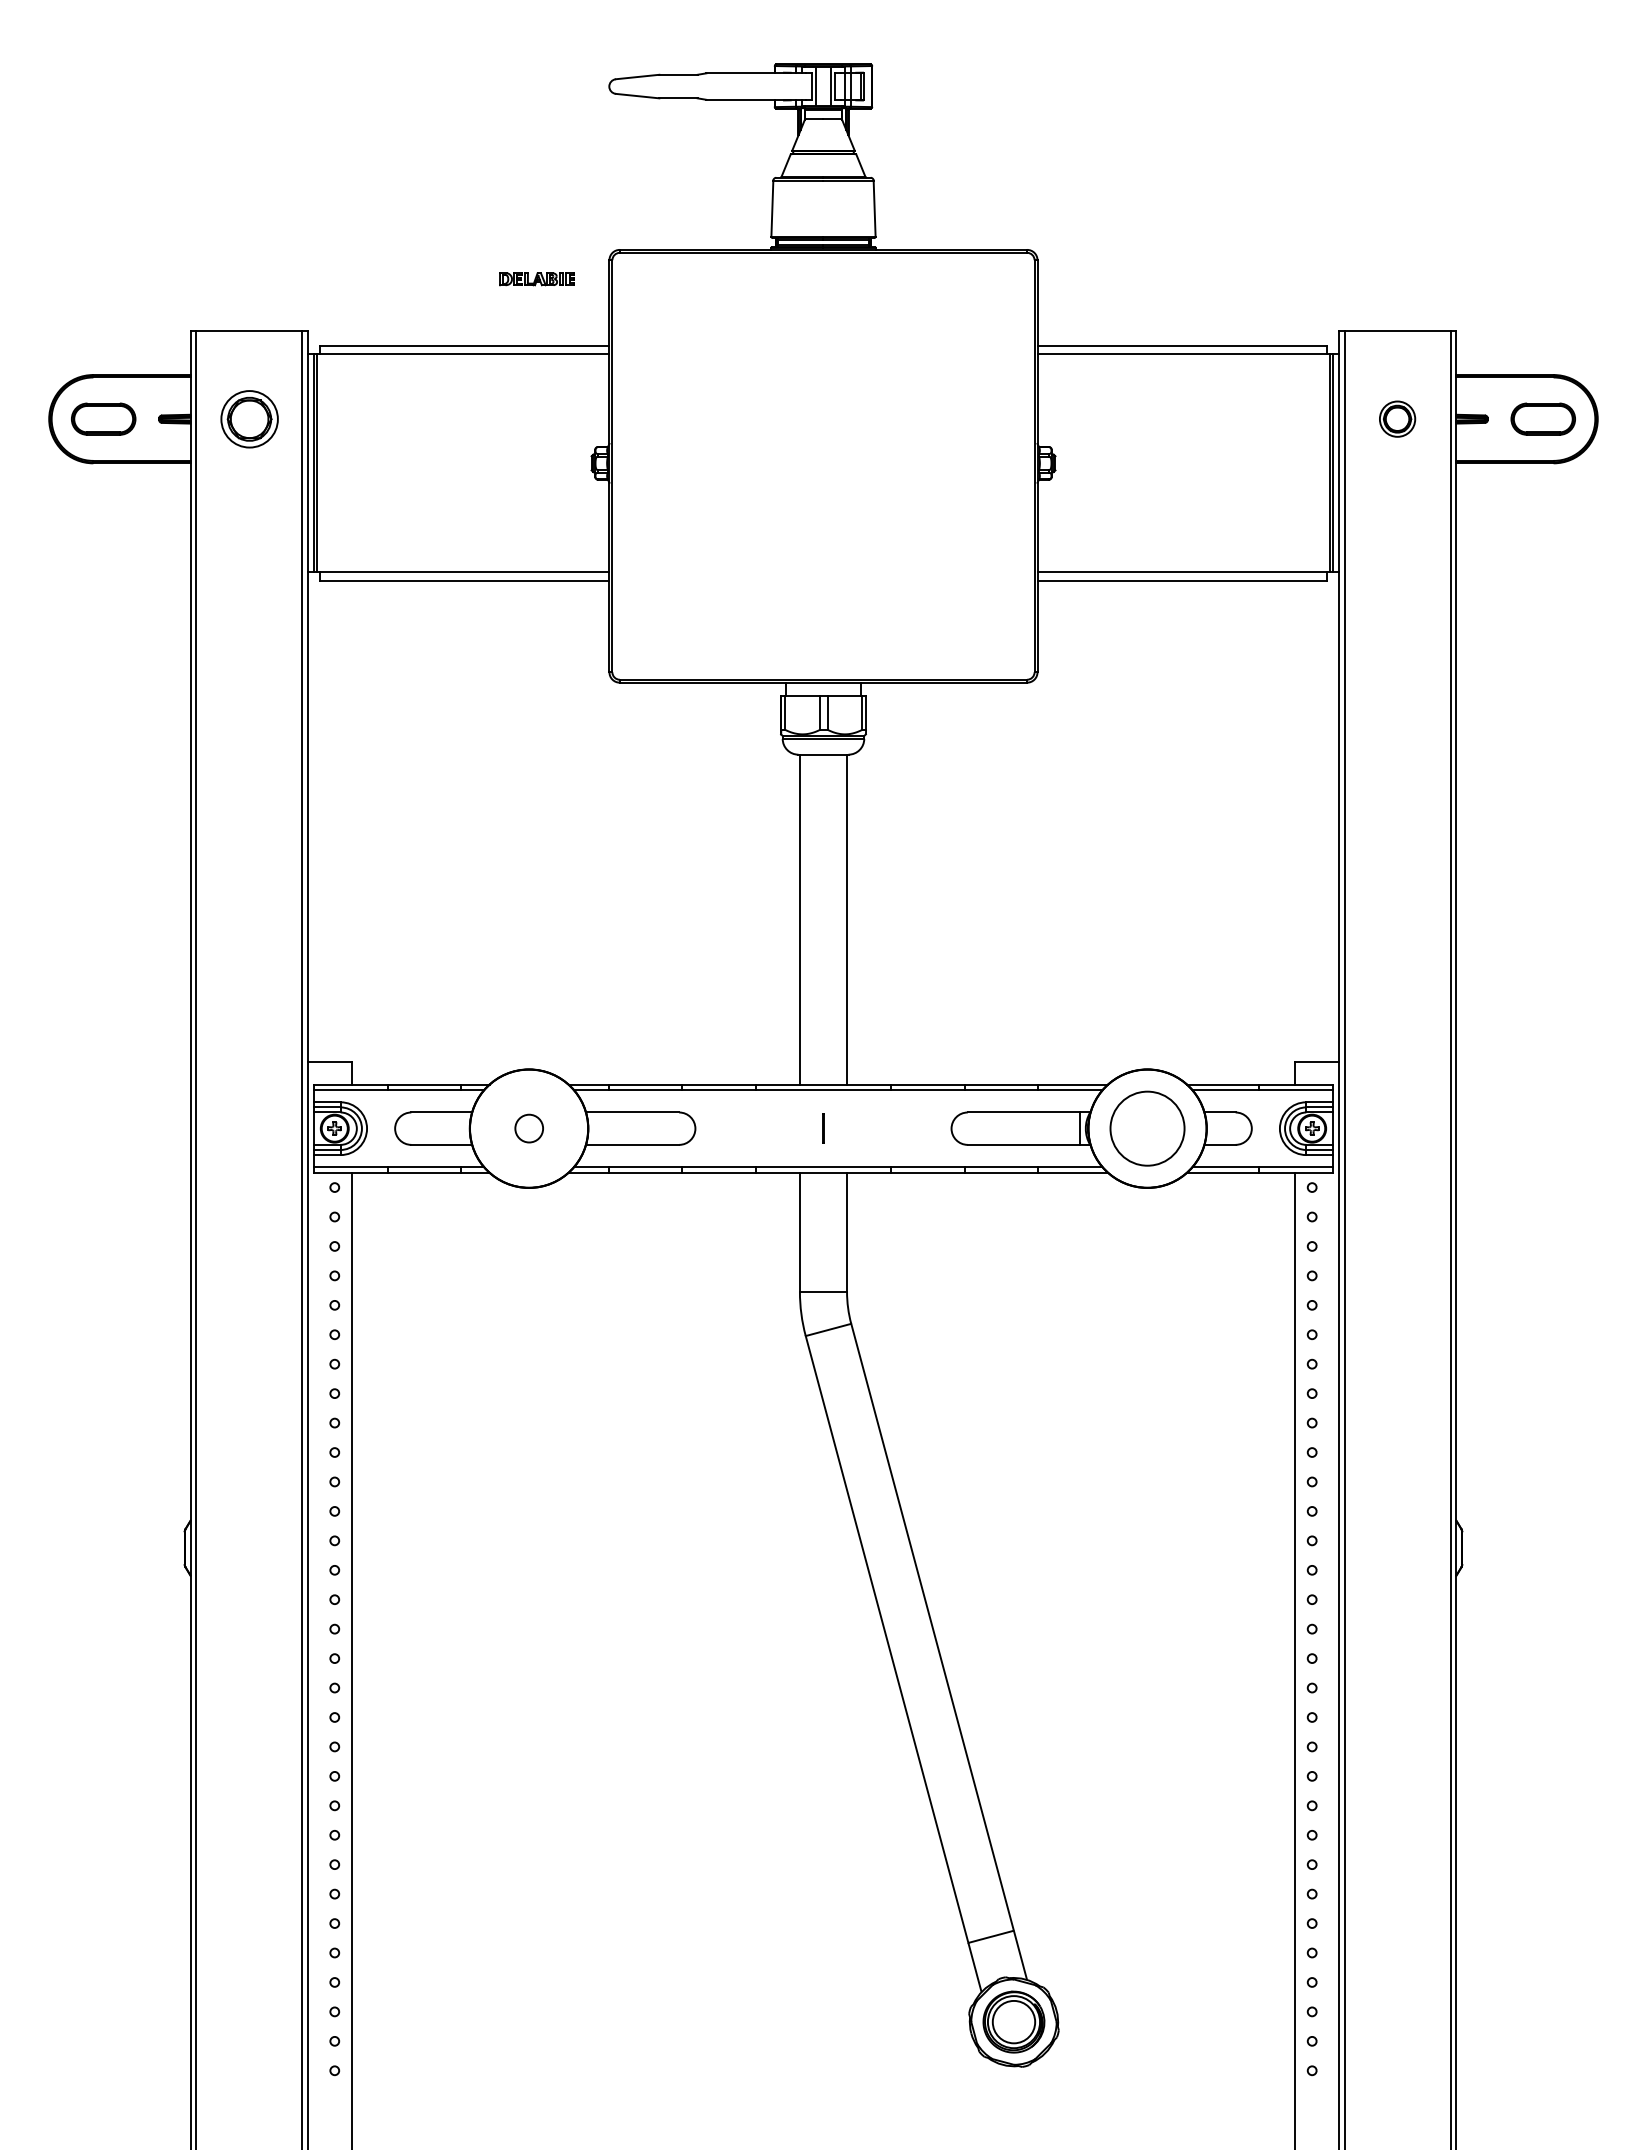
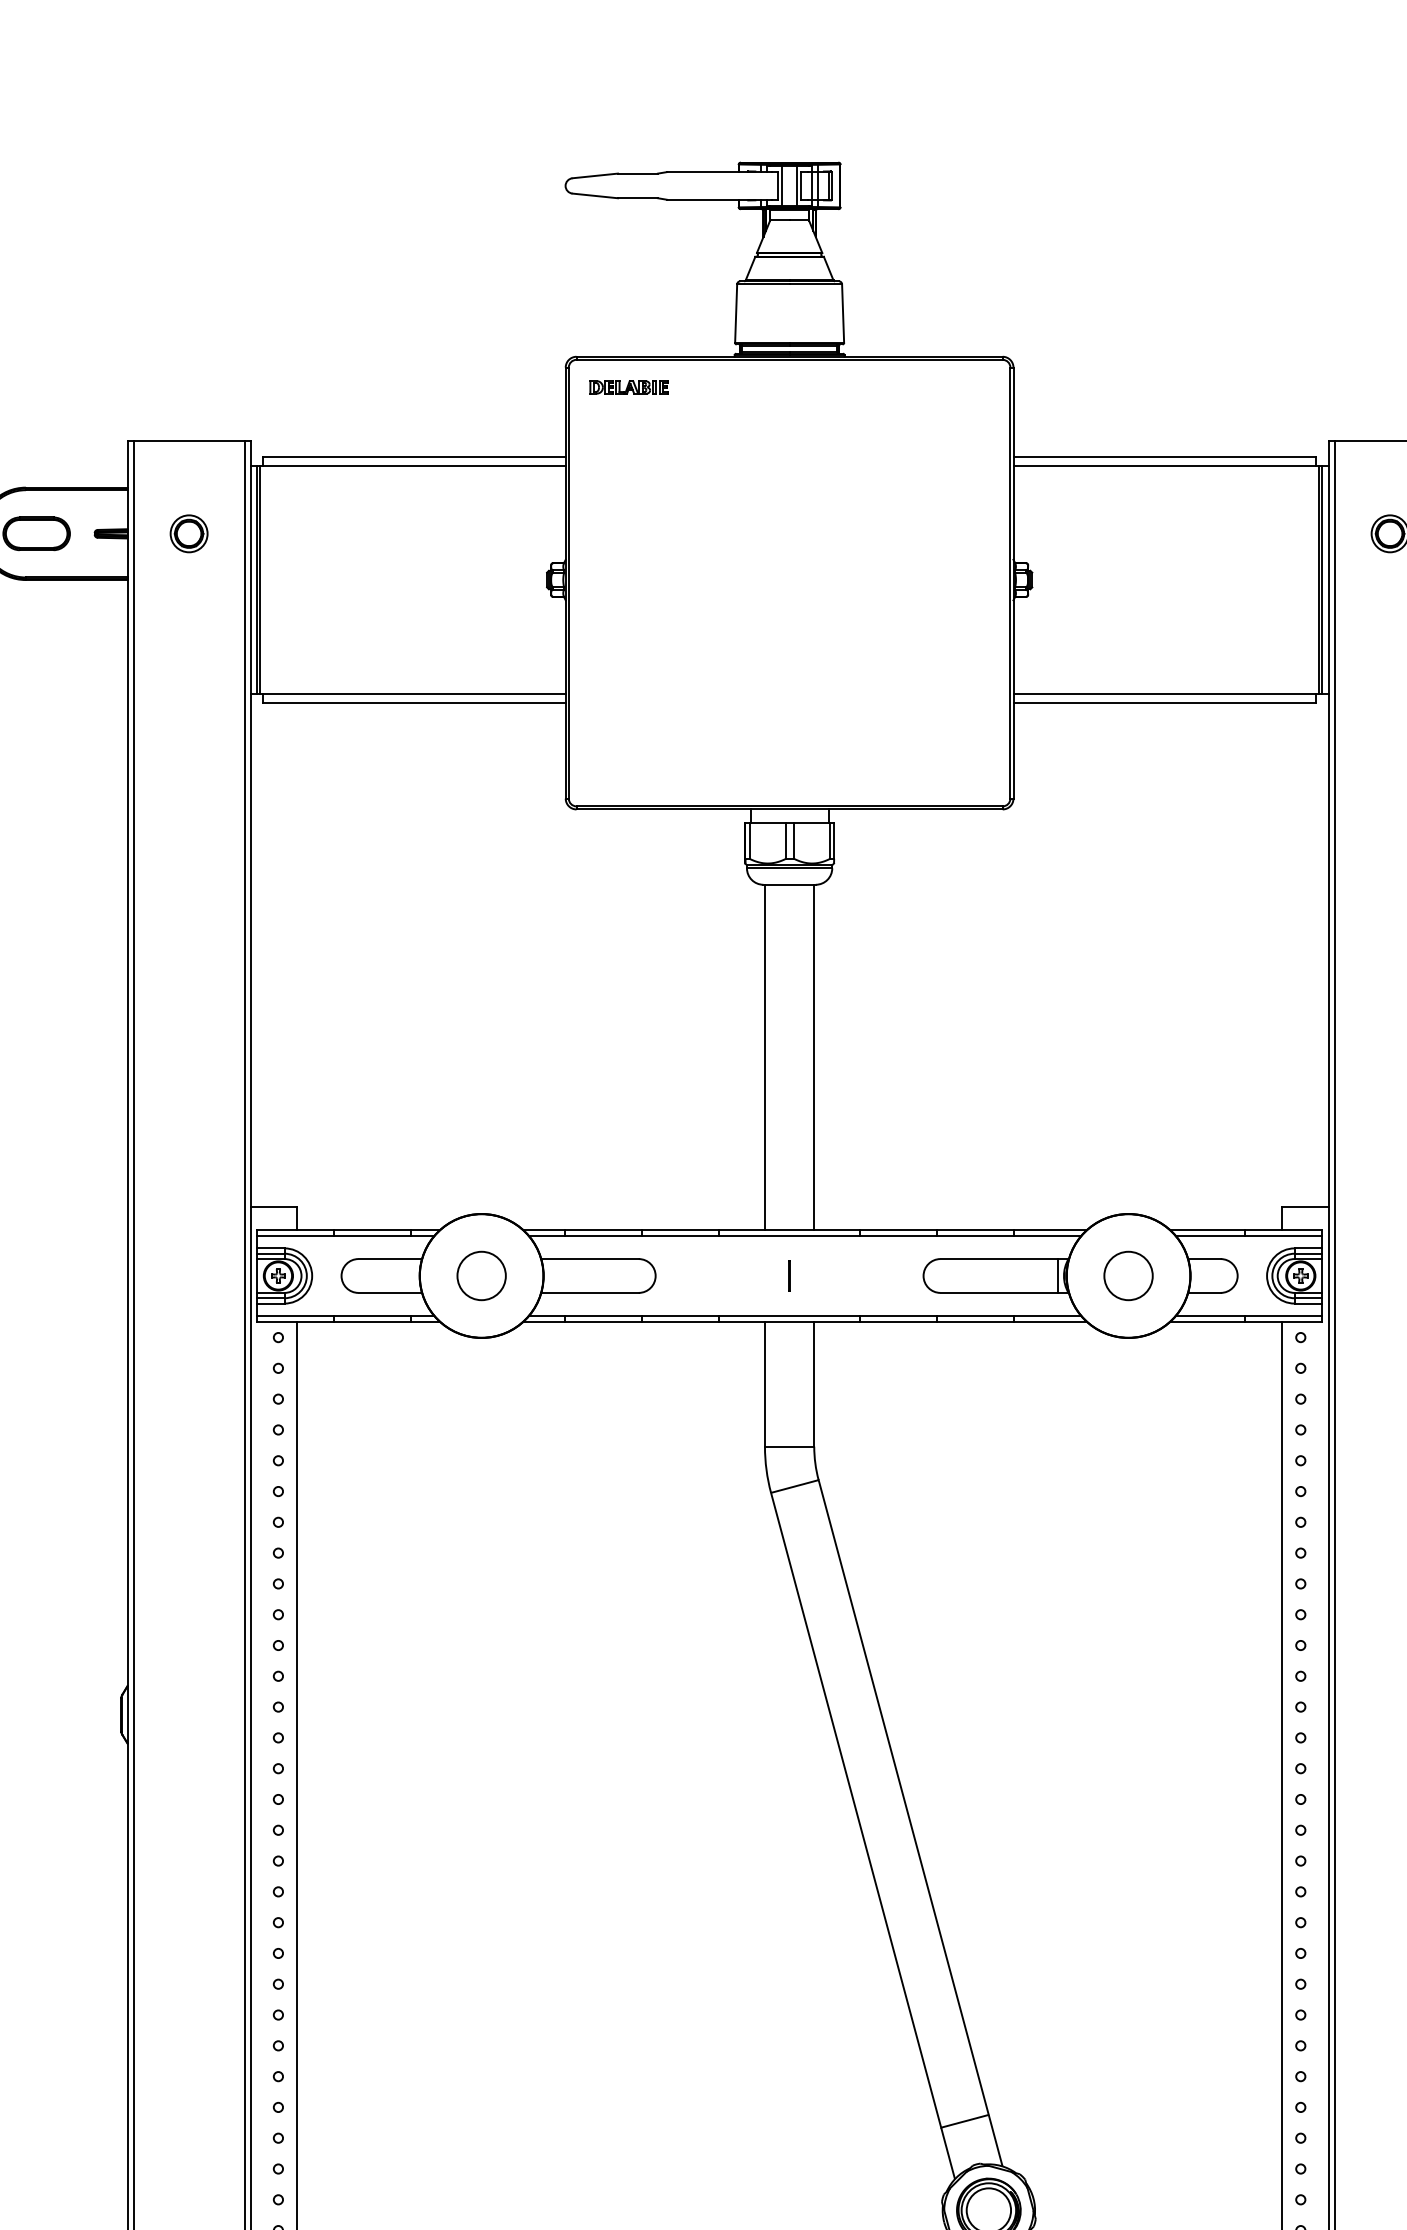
part: (536, 279) -> (628, 387), moved
part: (248, 418) -> (188, 533), size x0.62
circle: (529, 1128) -> (482, 1275), size x1.67
circle: (1147, 1128) -> (1128, 1275), size x0.62

